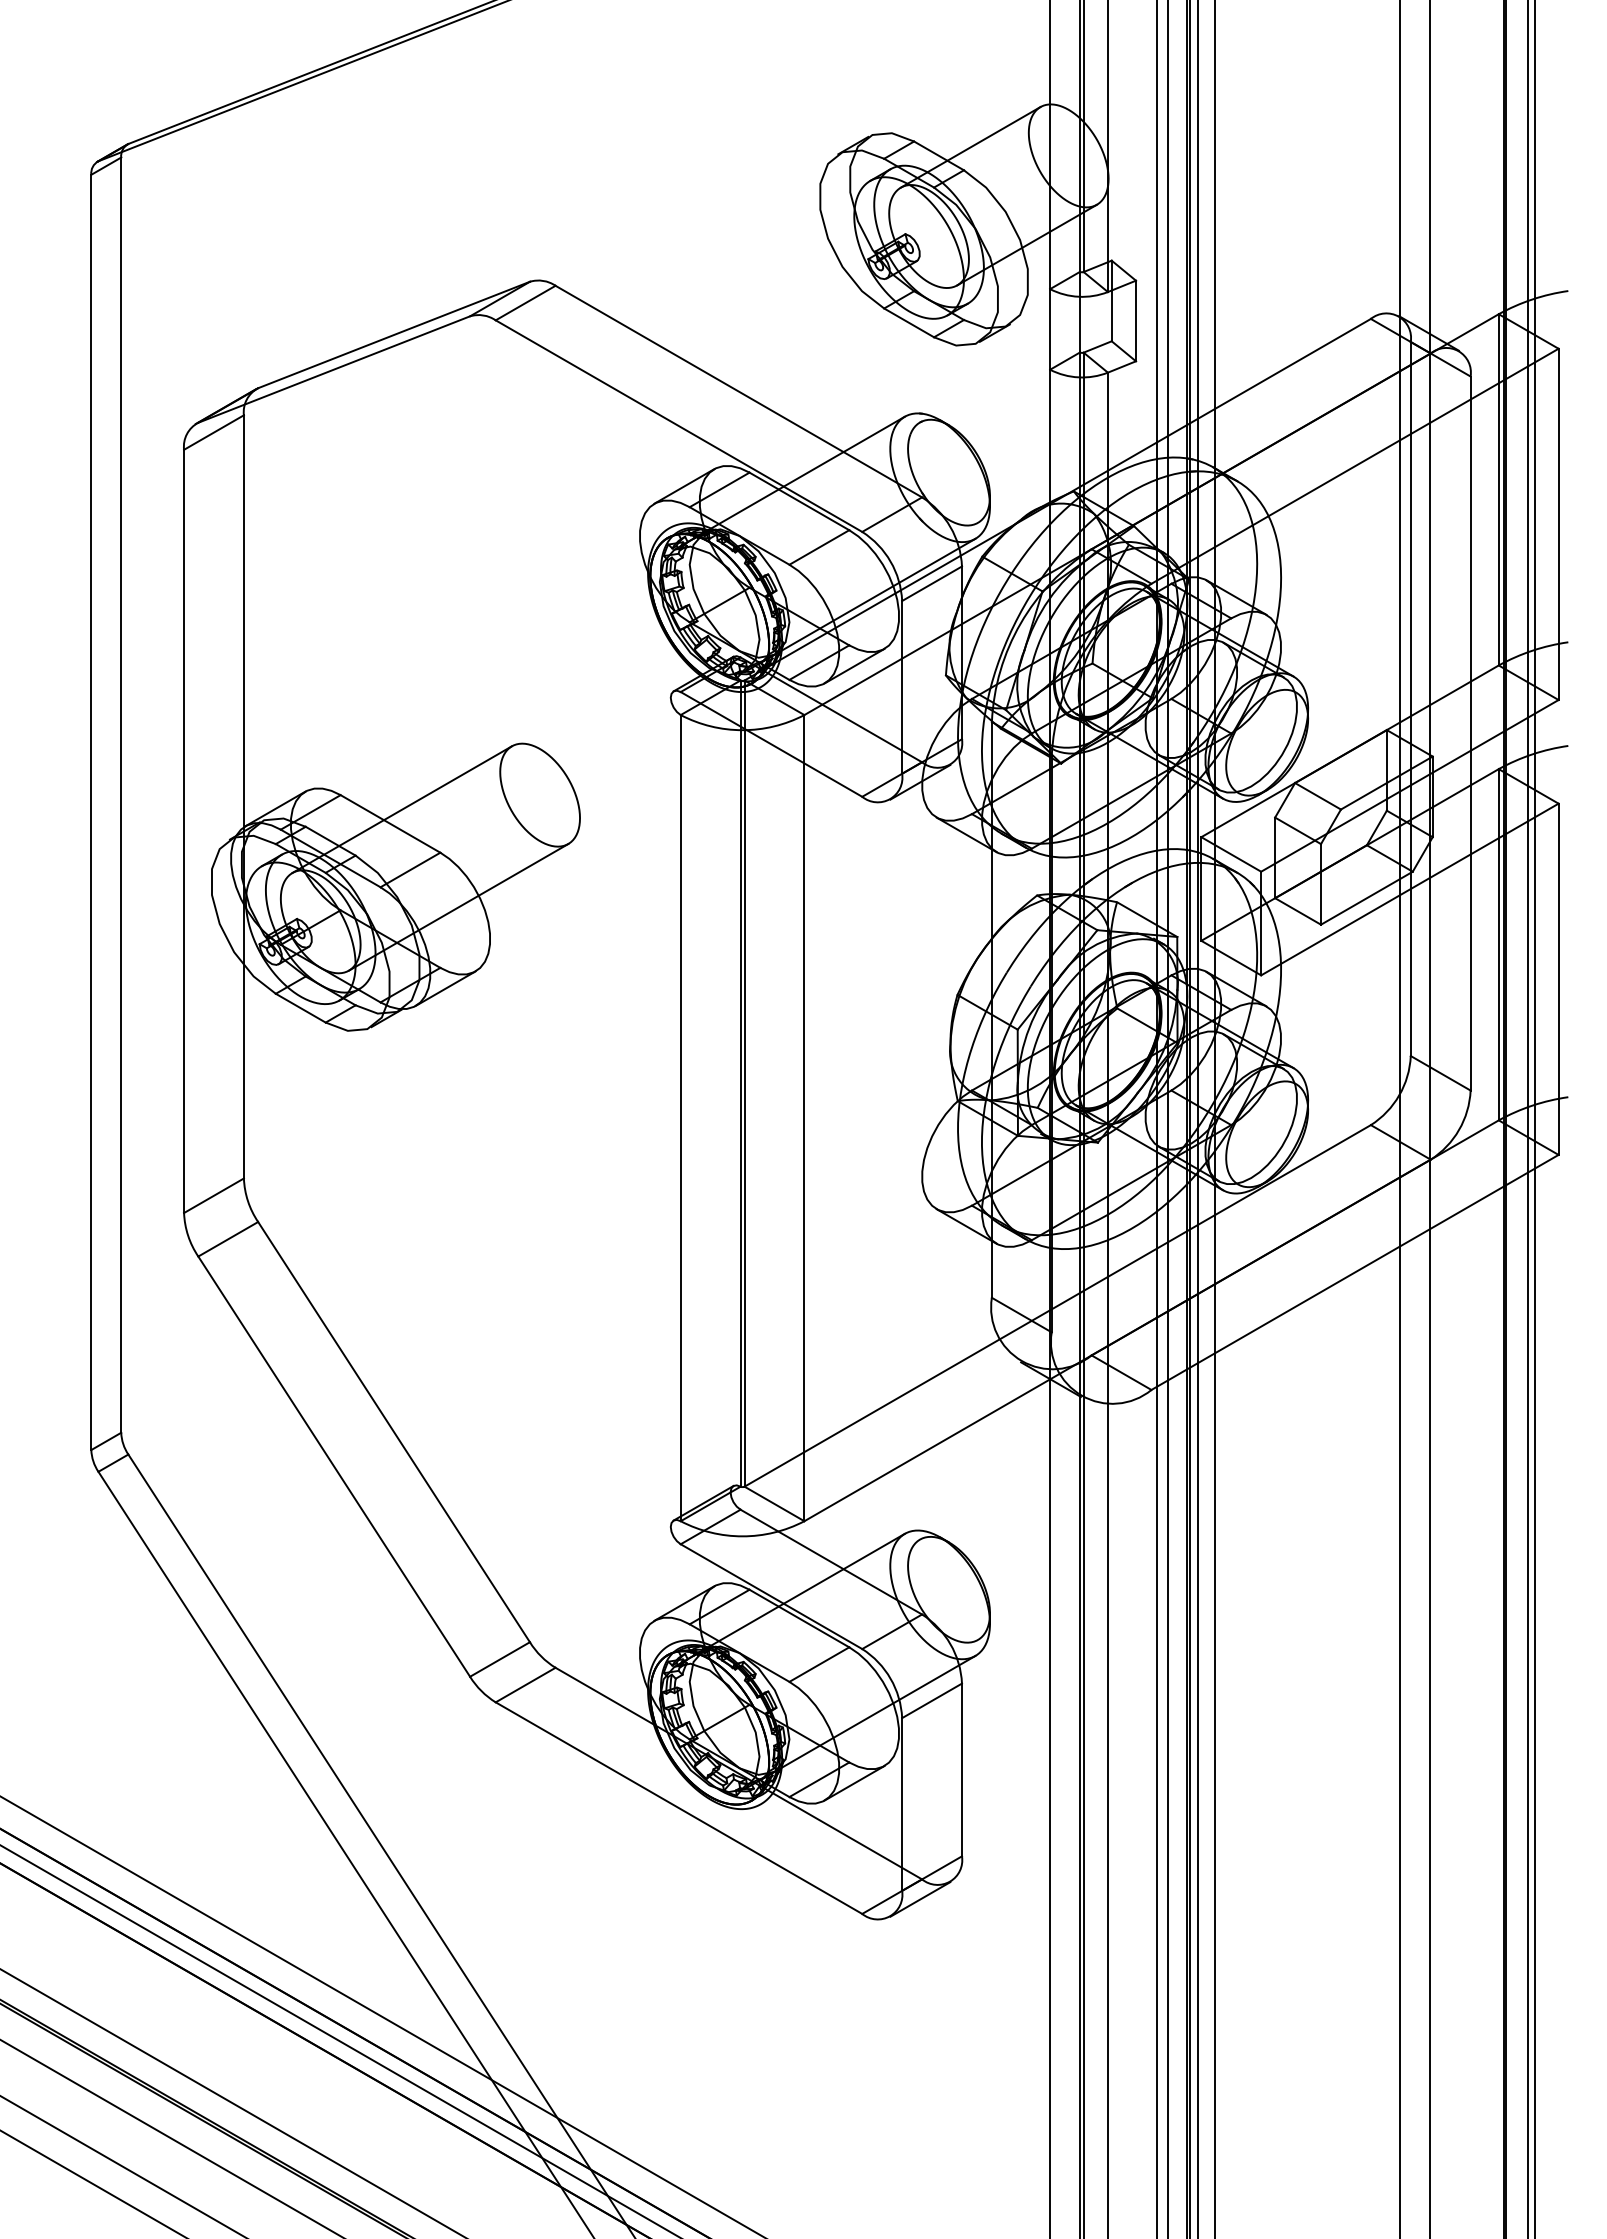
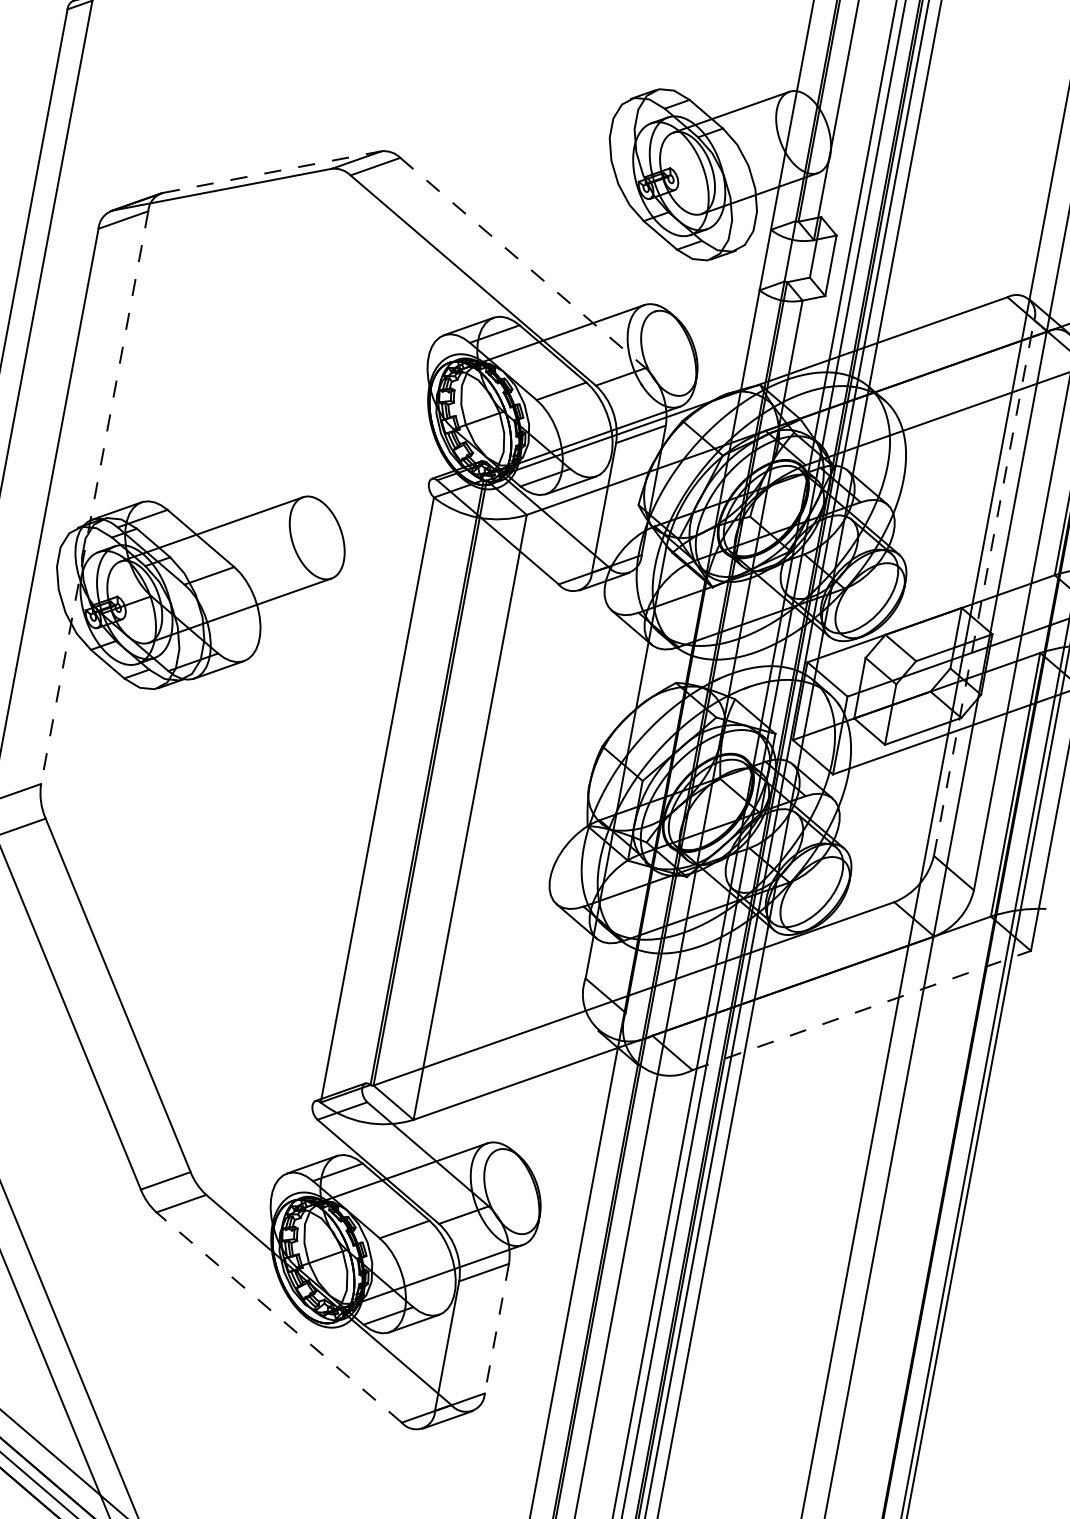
line: (394, 335) -> (272, 172), solid -> dashed
line: (738, 391) -> (522, 262), solid -> dashed
line: (1410, 698) -> (983, 587), solid -> dashed
line: (243, 796) -> (94, 497), solid -> dashed
line: (1355, 1272) -> (862, 1010), solid -> dashed
line: (961, 1770) -> (496, 1328), solid -> dashed
line: (679, 1808) -> (279, 1317), solid -> dashed

